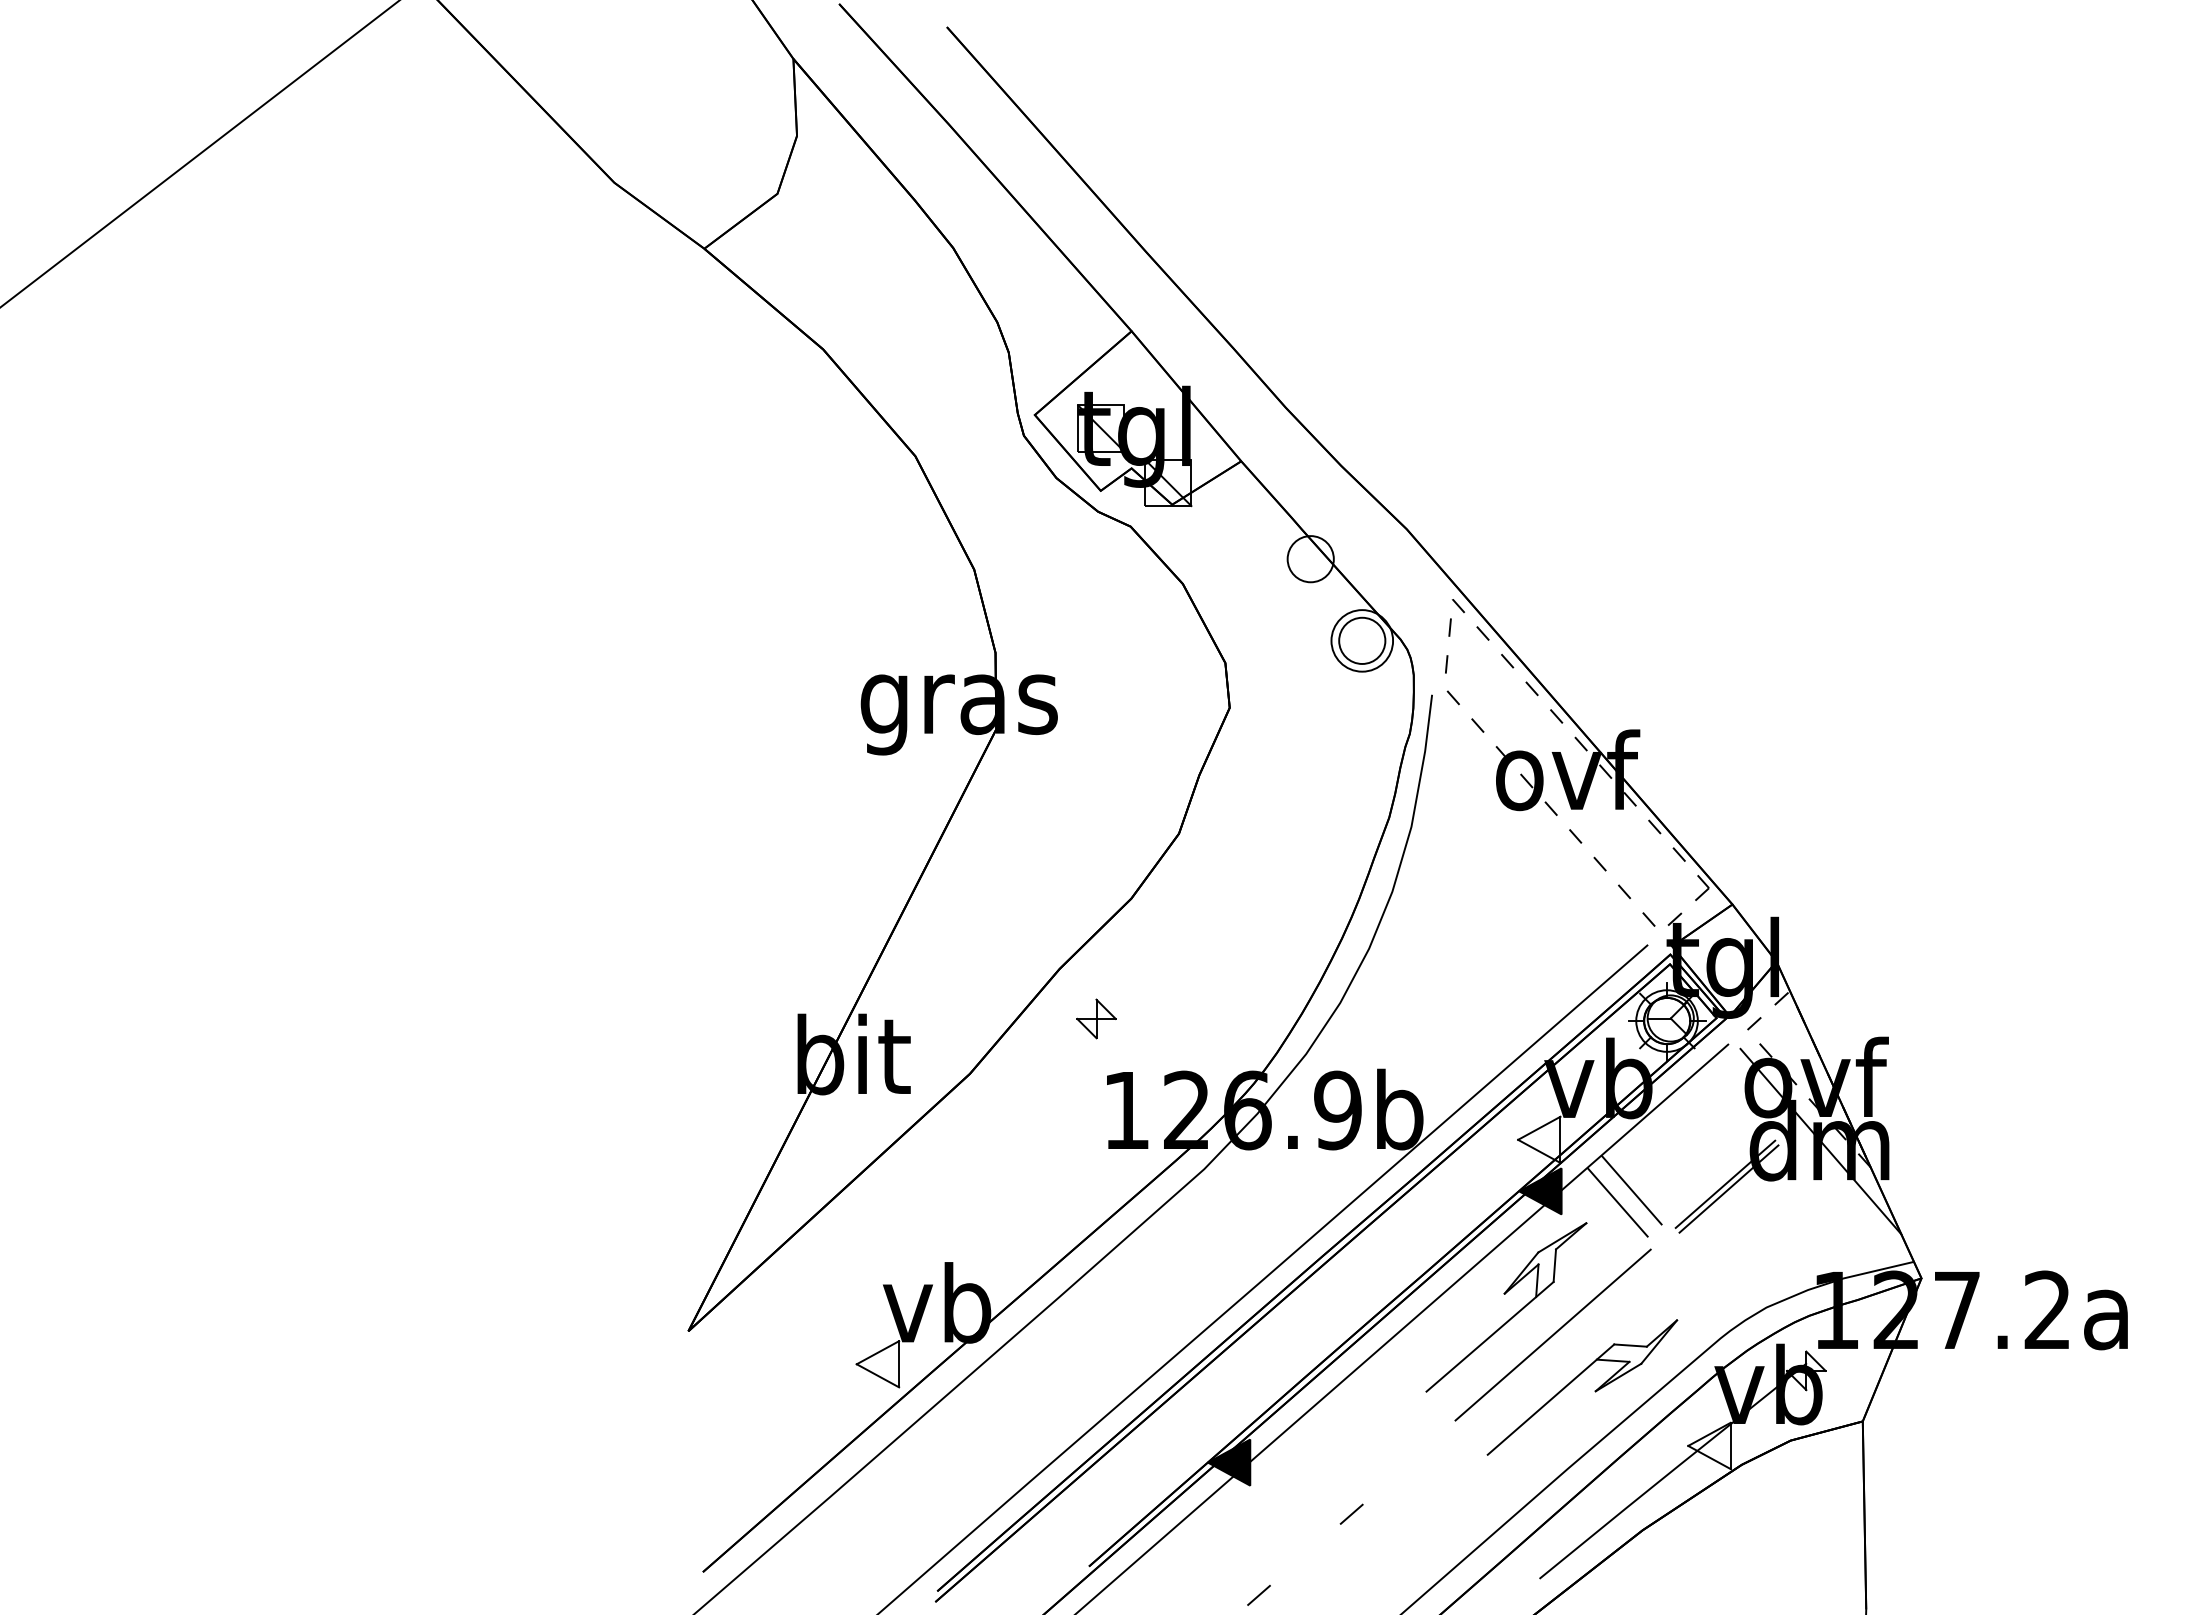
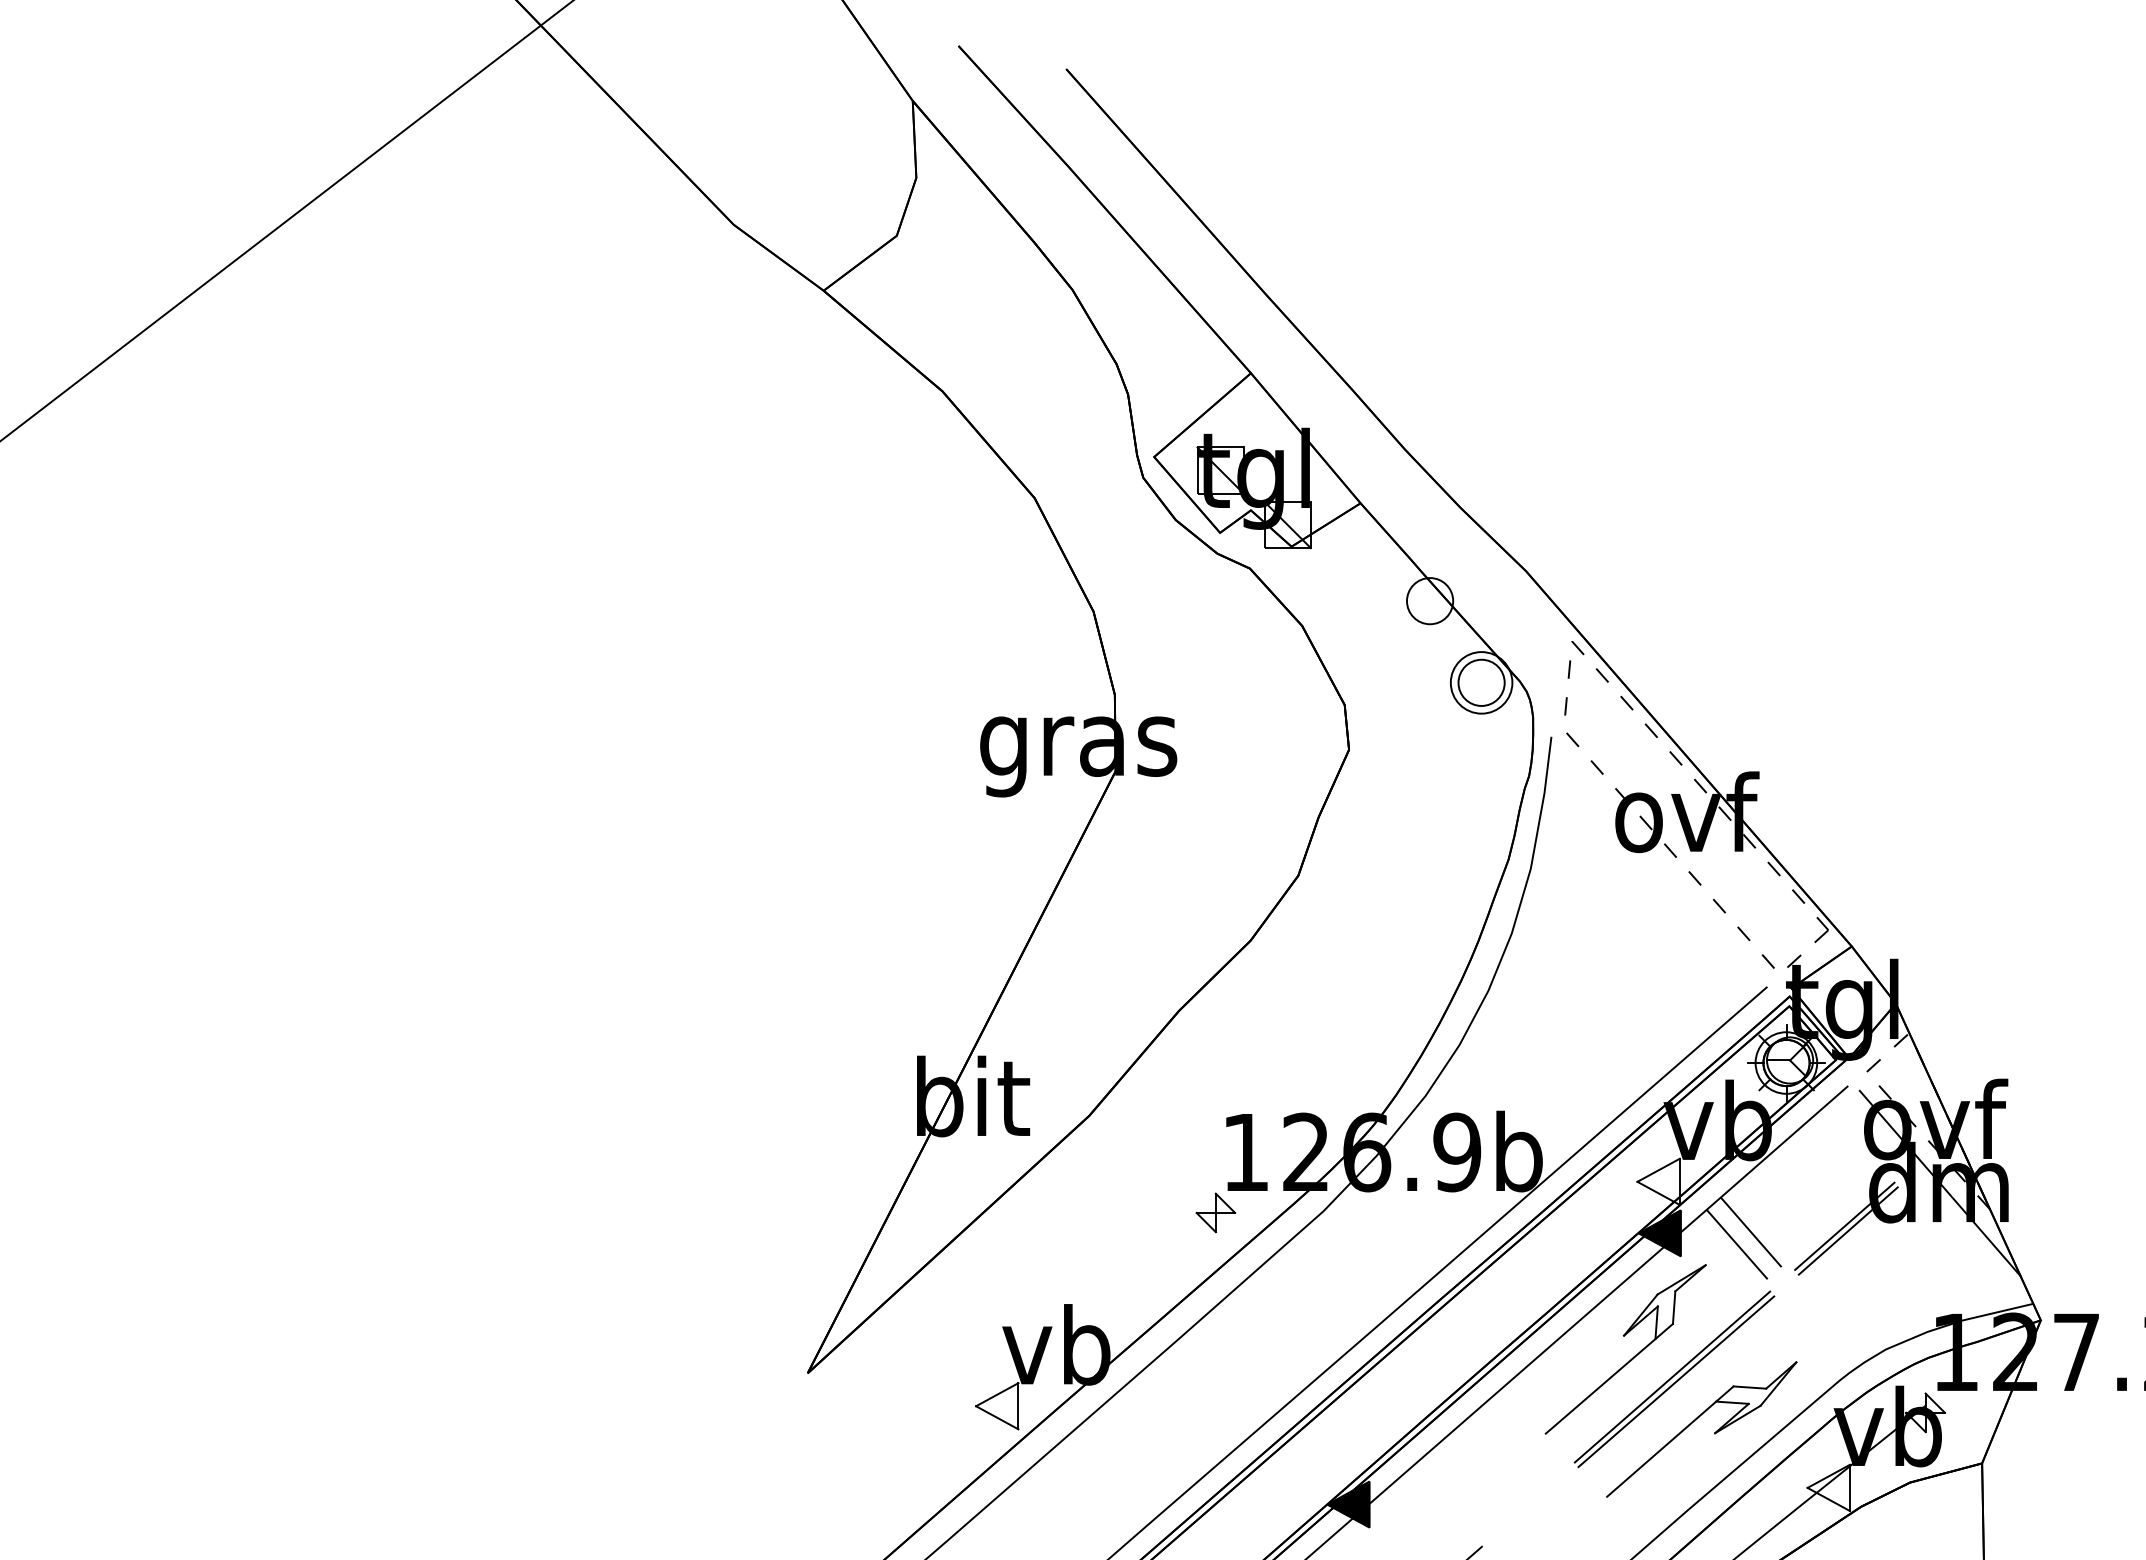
part: (1096, 1018) -> (1215, 1212), moved
line: (1556, 1339) -> (1675, 1381), added

